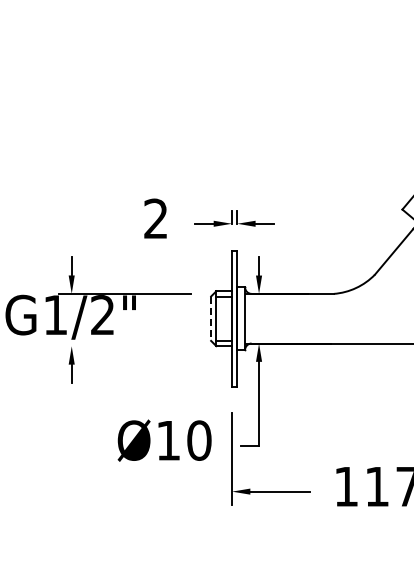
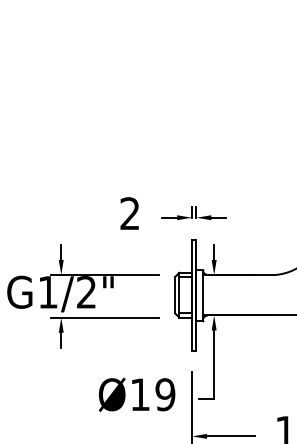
line: (211, 319) -> (175, 295), dashed -> solid
line: (124, 346) -> (104, 317), added
text: (199, 440) -> (165, 394), Ø10 -> Ø19

